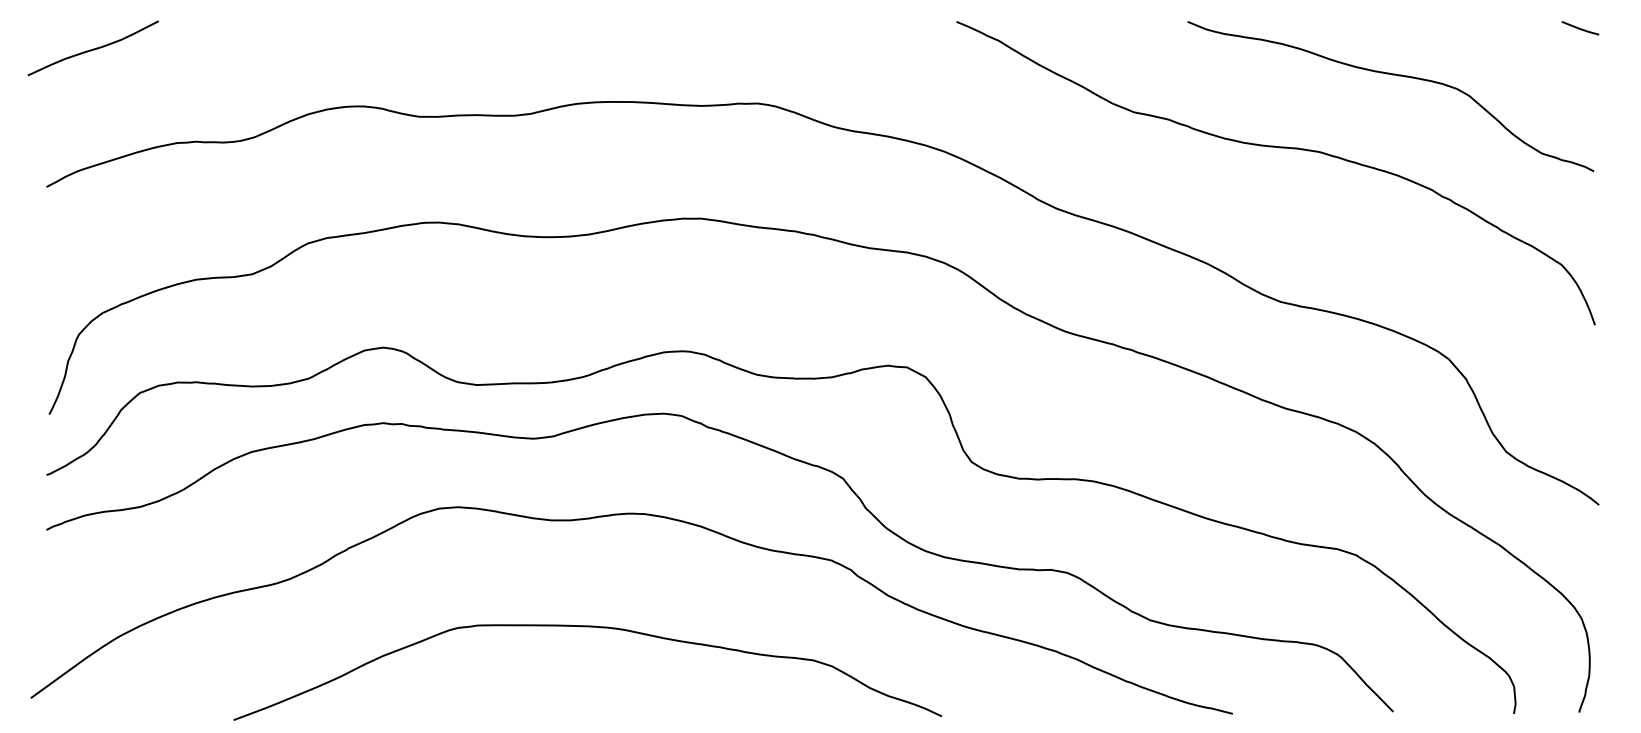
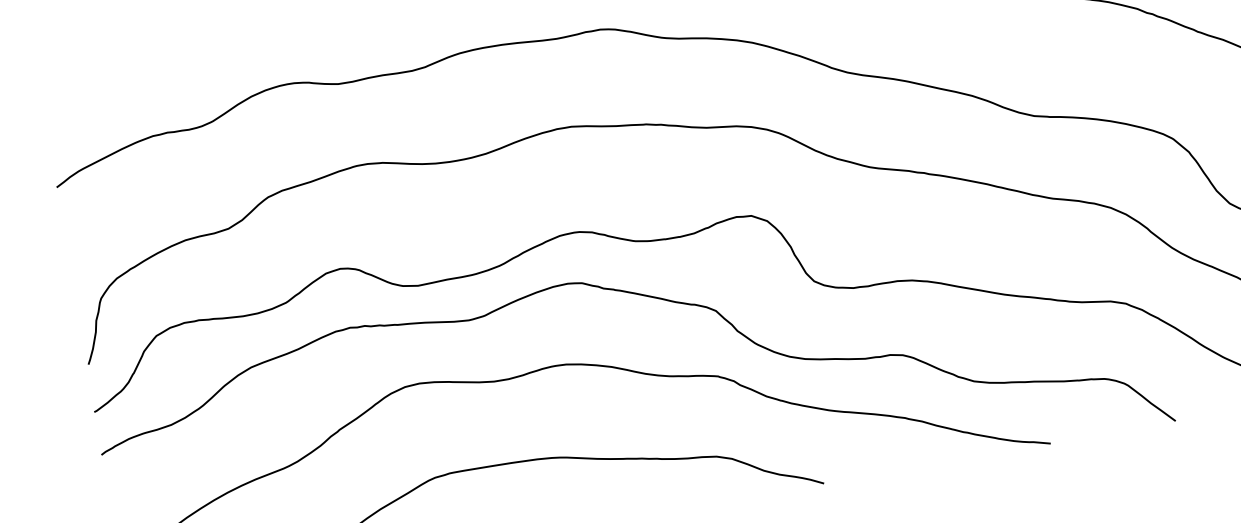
curve: (93, 48) -> (75, 73), removed

